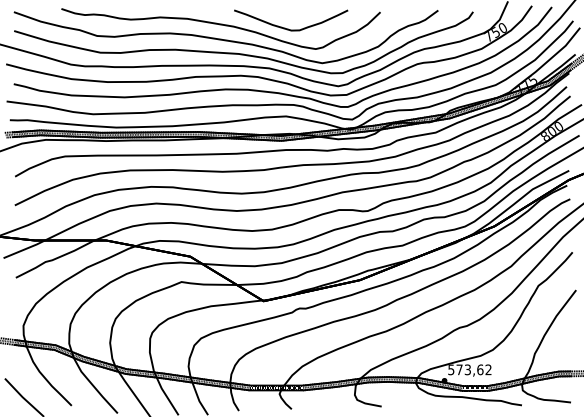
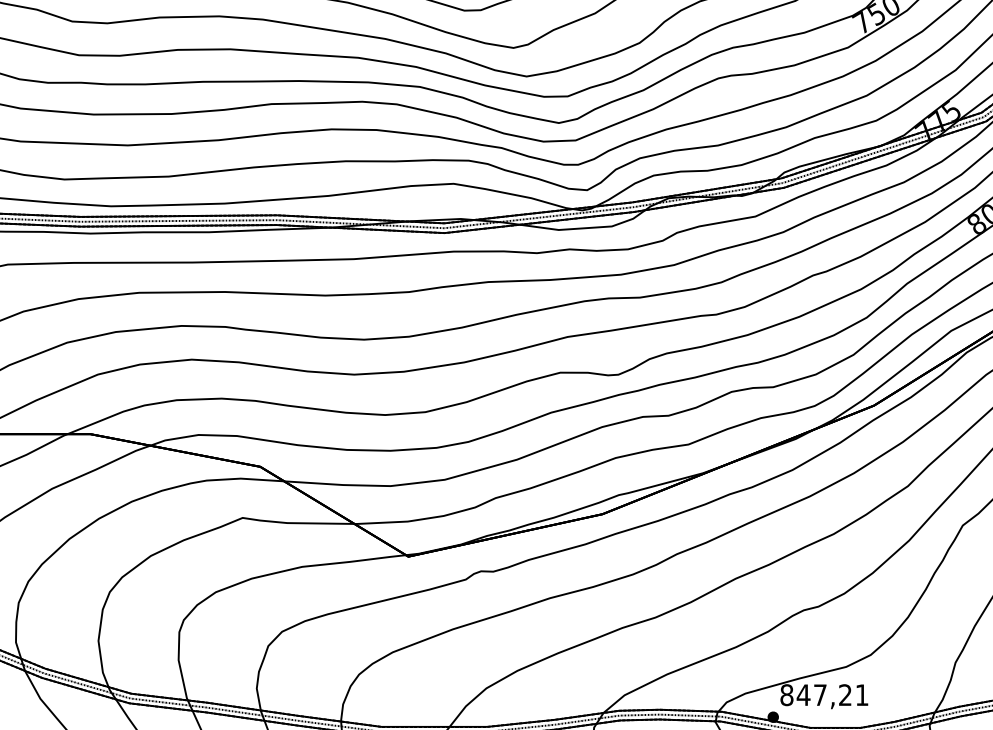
text: (469, 369) -> (823, 694), 573,62 -> 847,21

